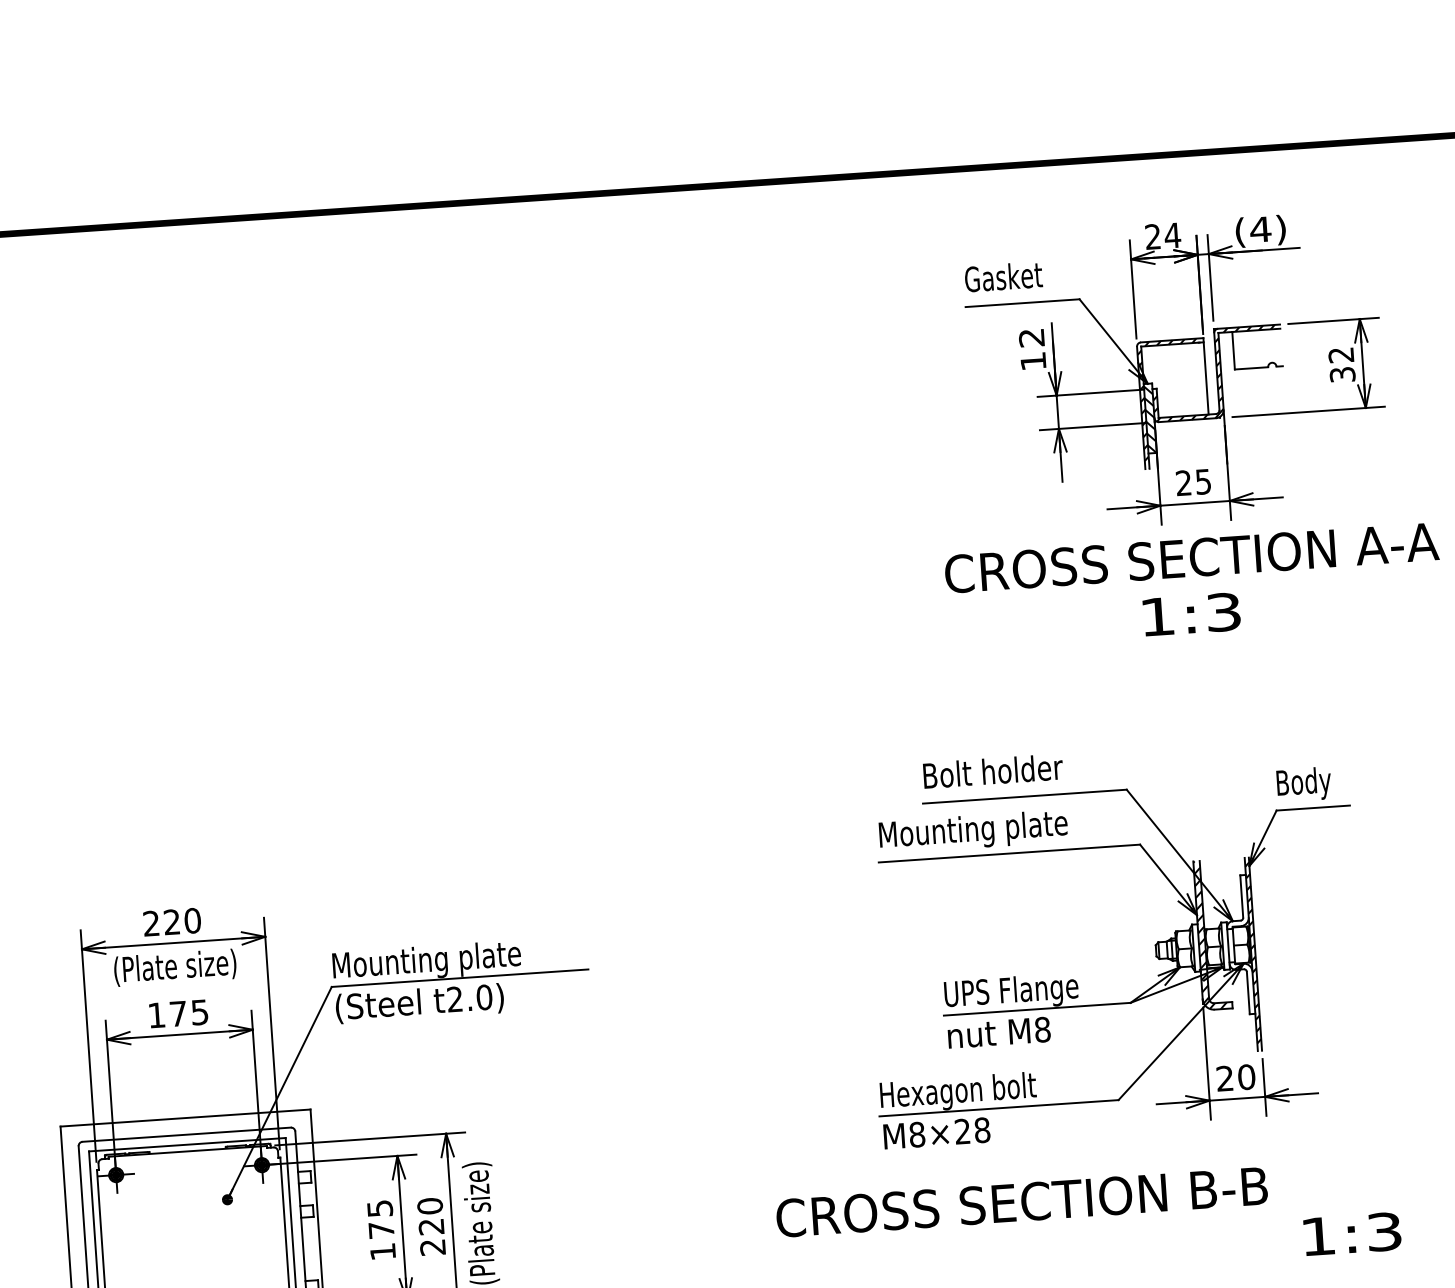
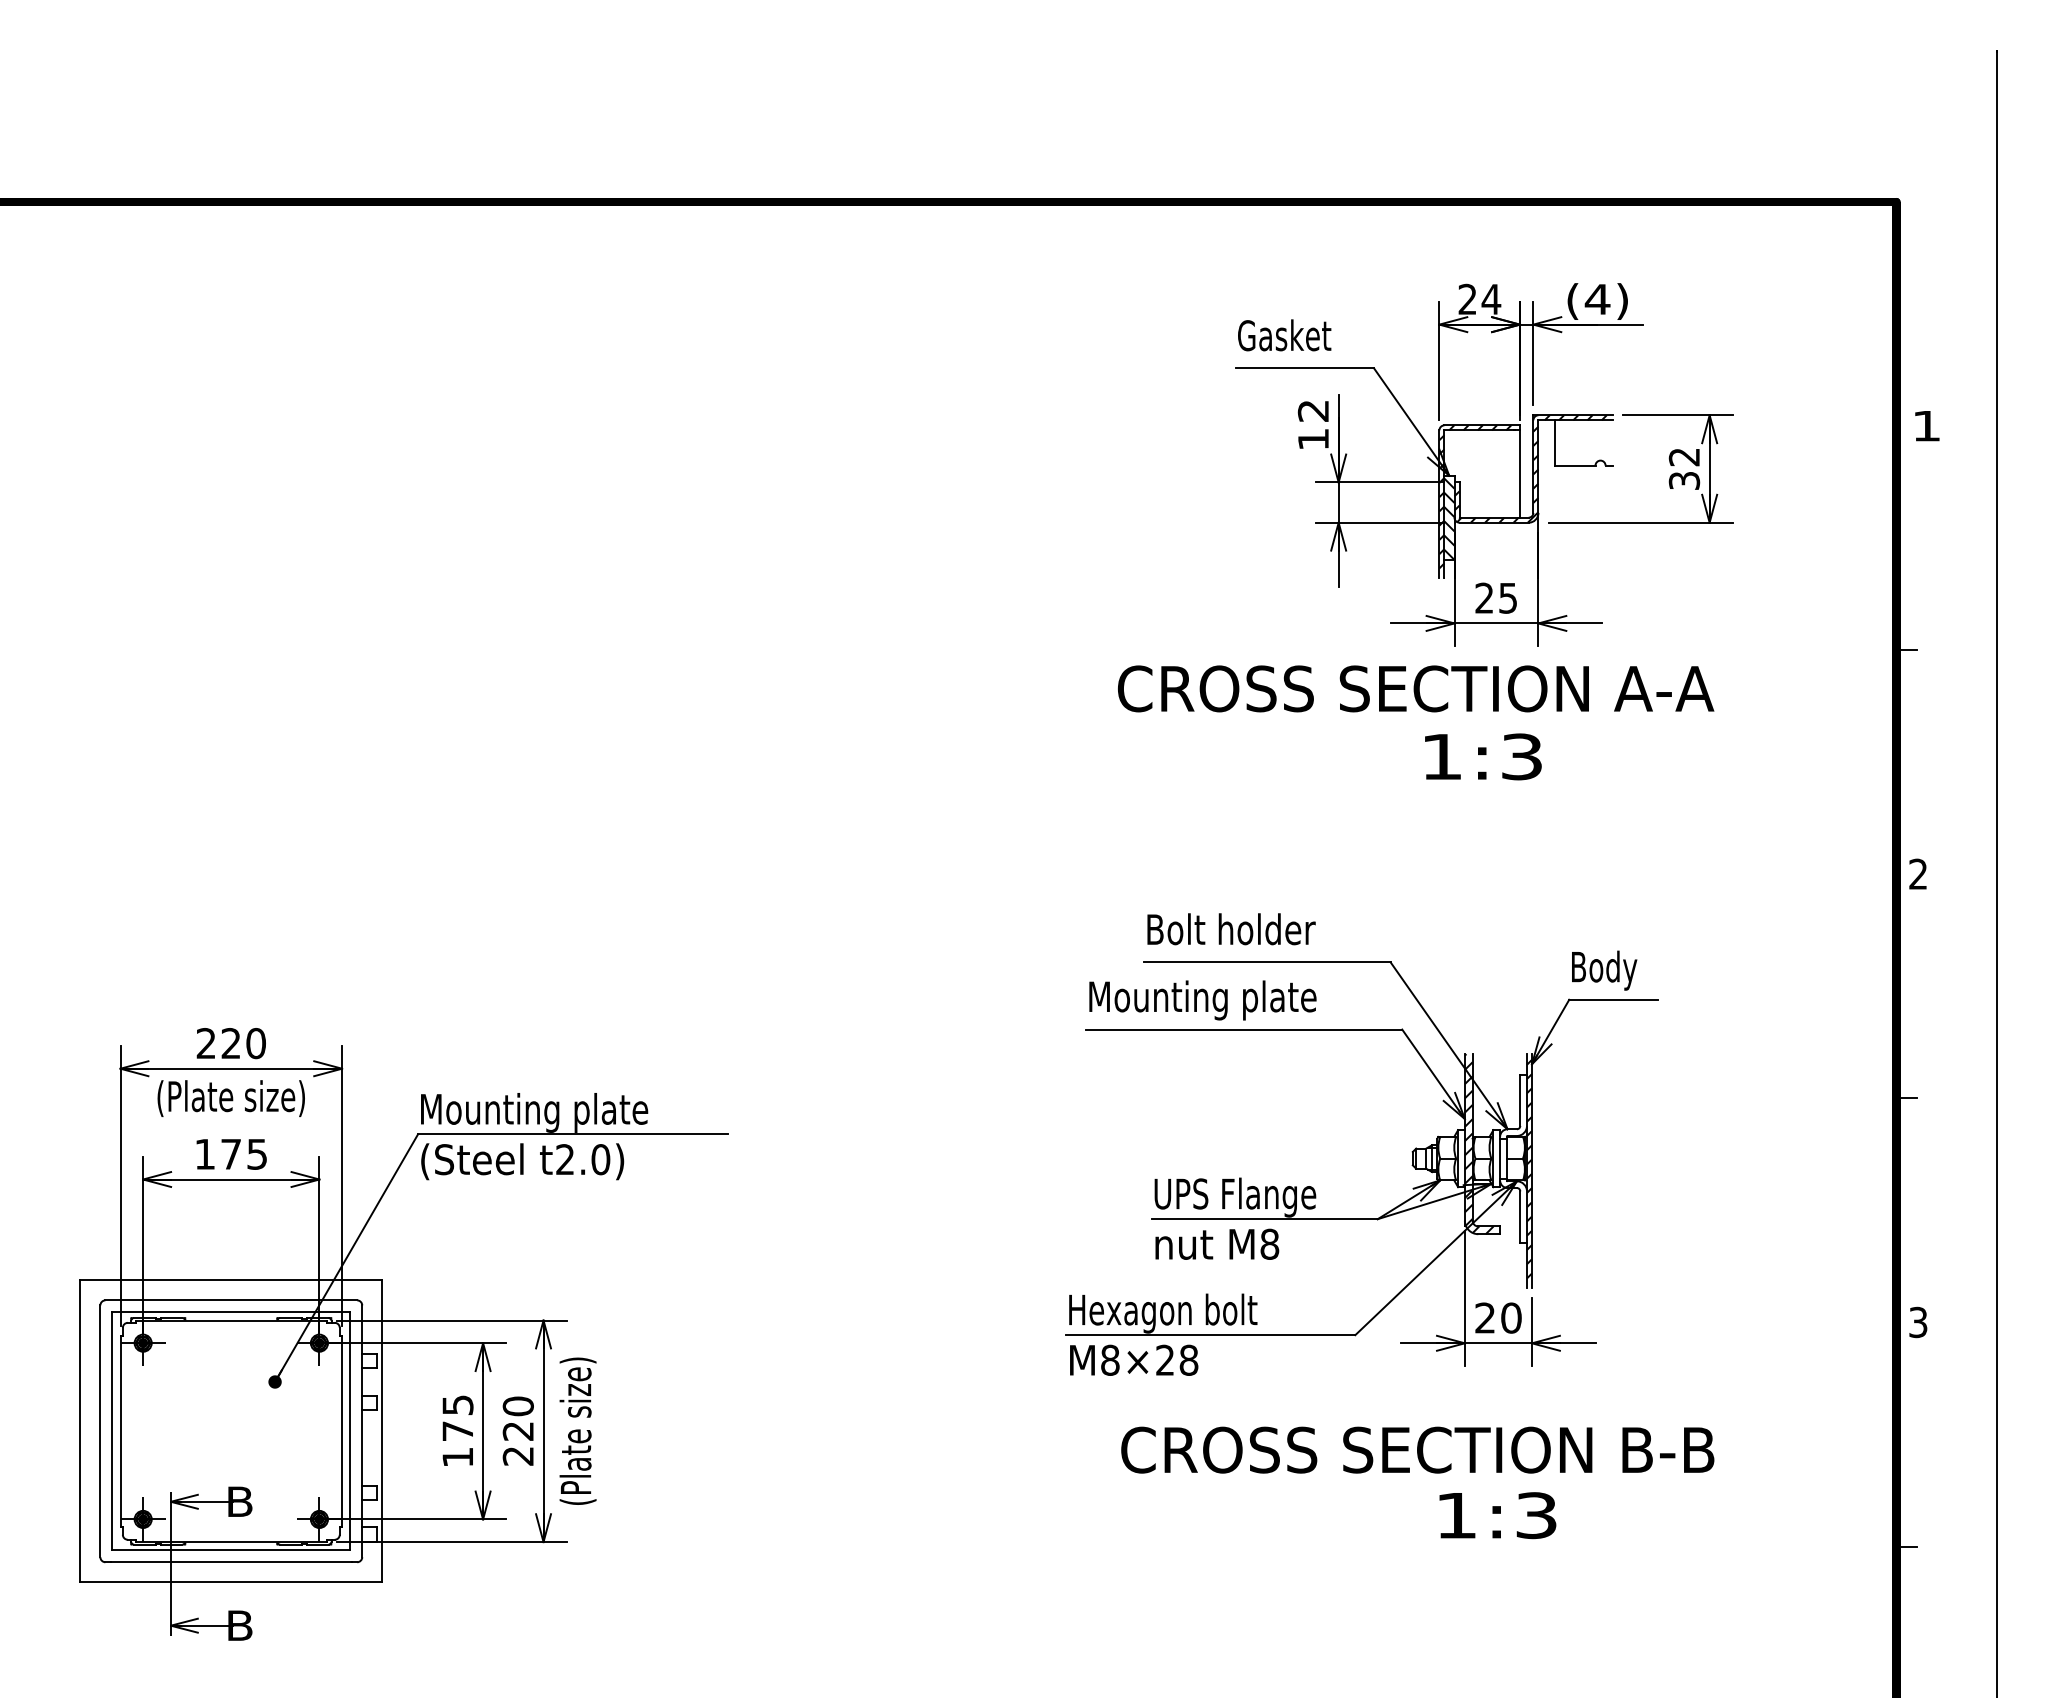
text: (1192, 557) -> (1416, 688), moved
text: (1021, 1201) -> (1417, 1449), moved
text: (1352, 1234) -> (1497, 1515), moved

